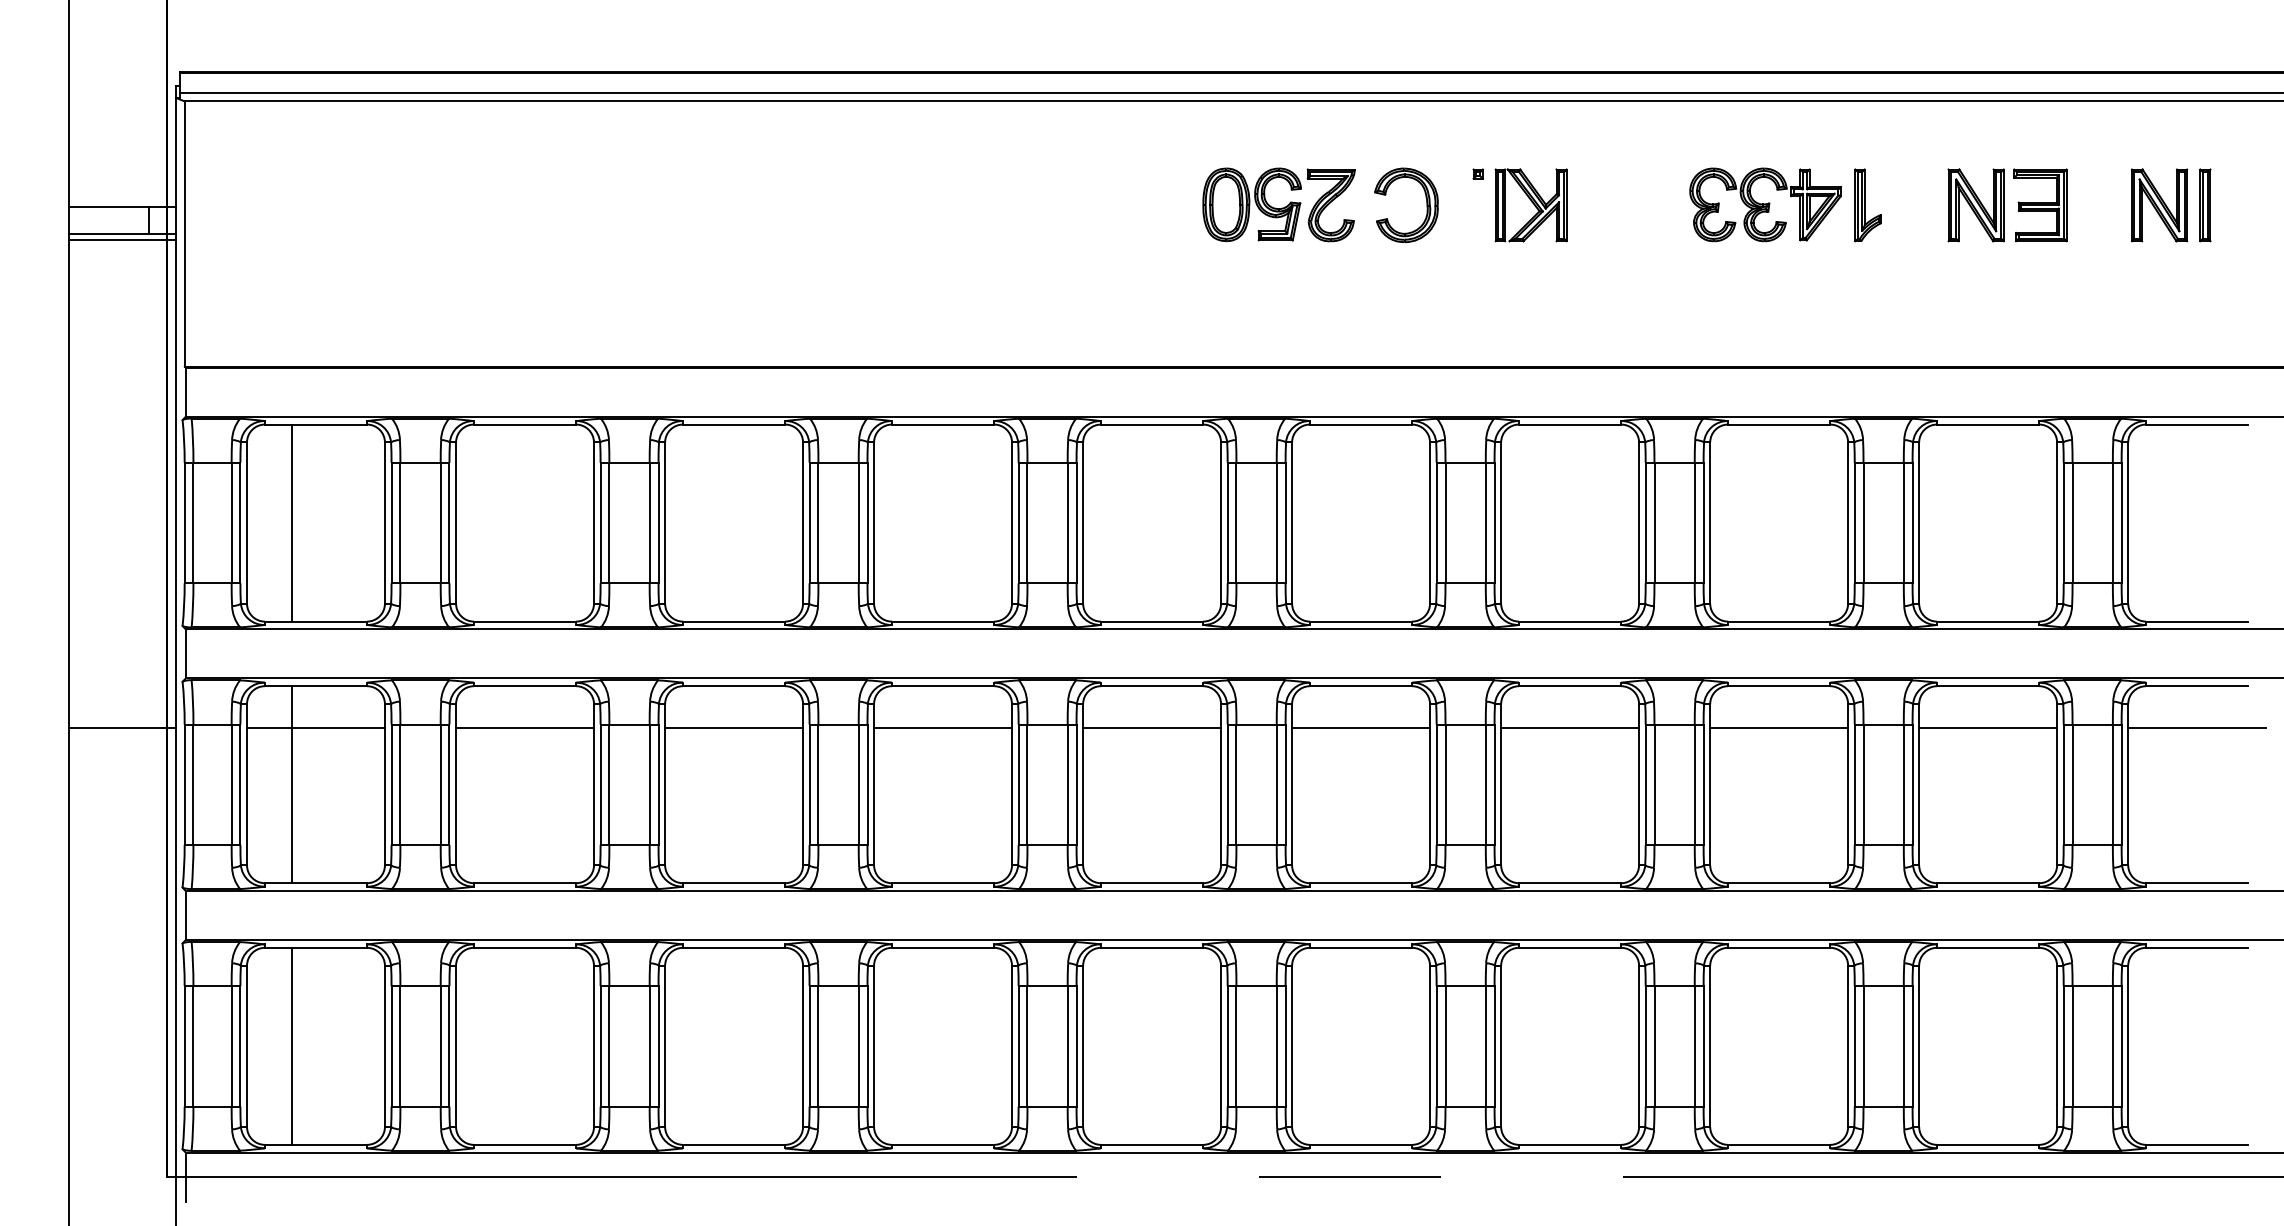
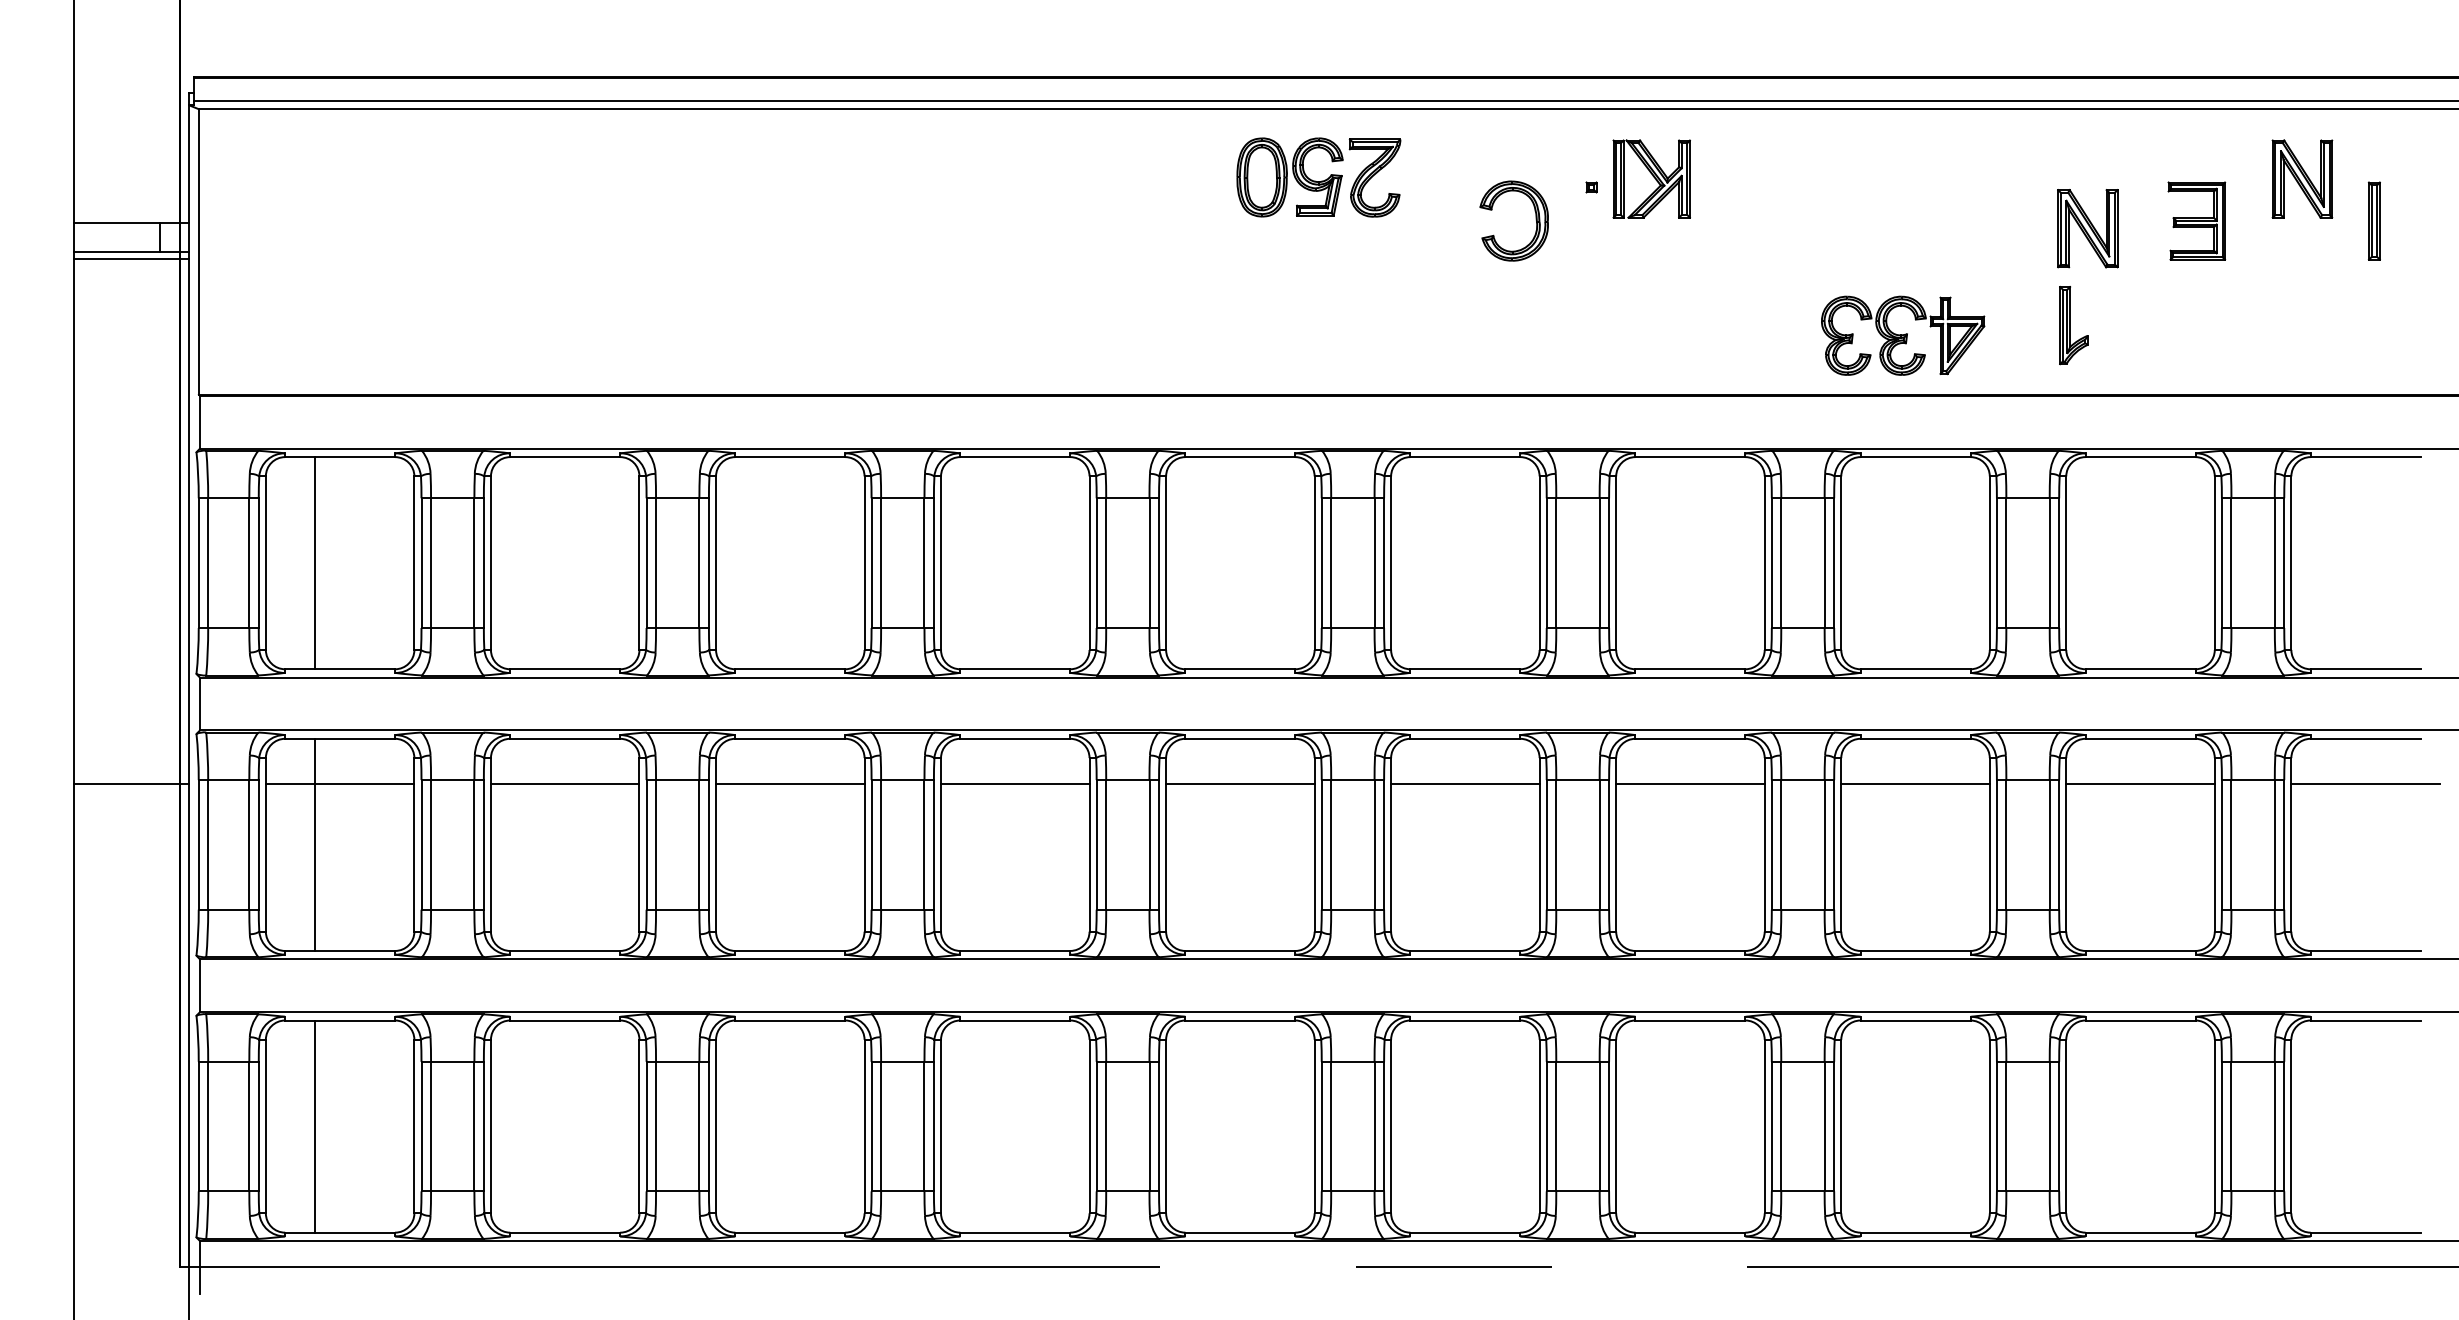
part: (1278, 204) -> (1318, 177), moved
part: (1765, 204) -> (1902, 335), moved
part: (1530, 205) -> (1651, 179), moved
part: (1867, 205) -> (2073, 325), moved
part: (1975, 205) -> (2087, 228), moved
part: (2159, 205) -> (2302, 179), moved

